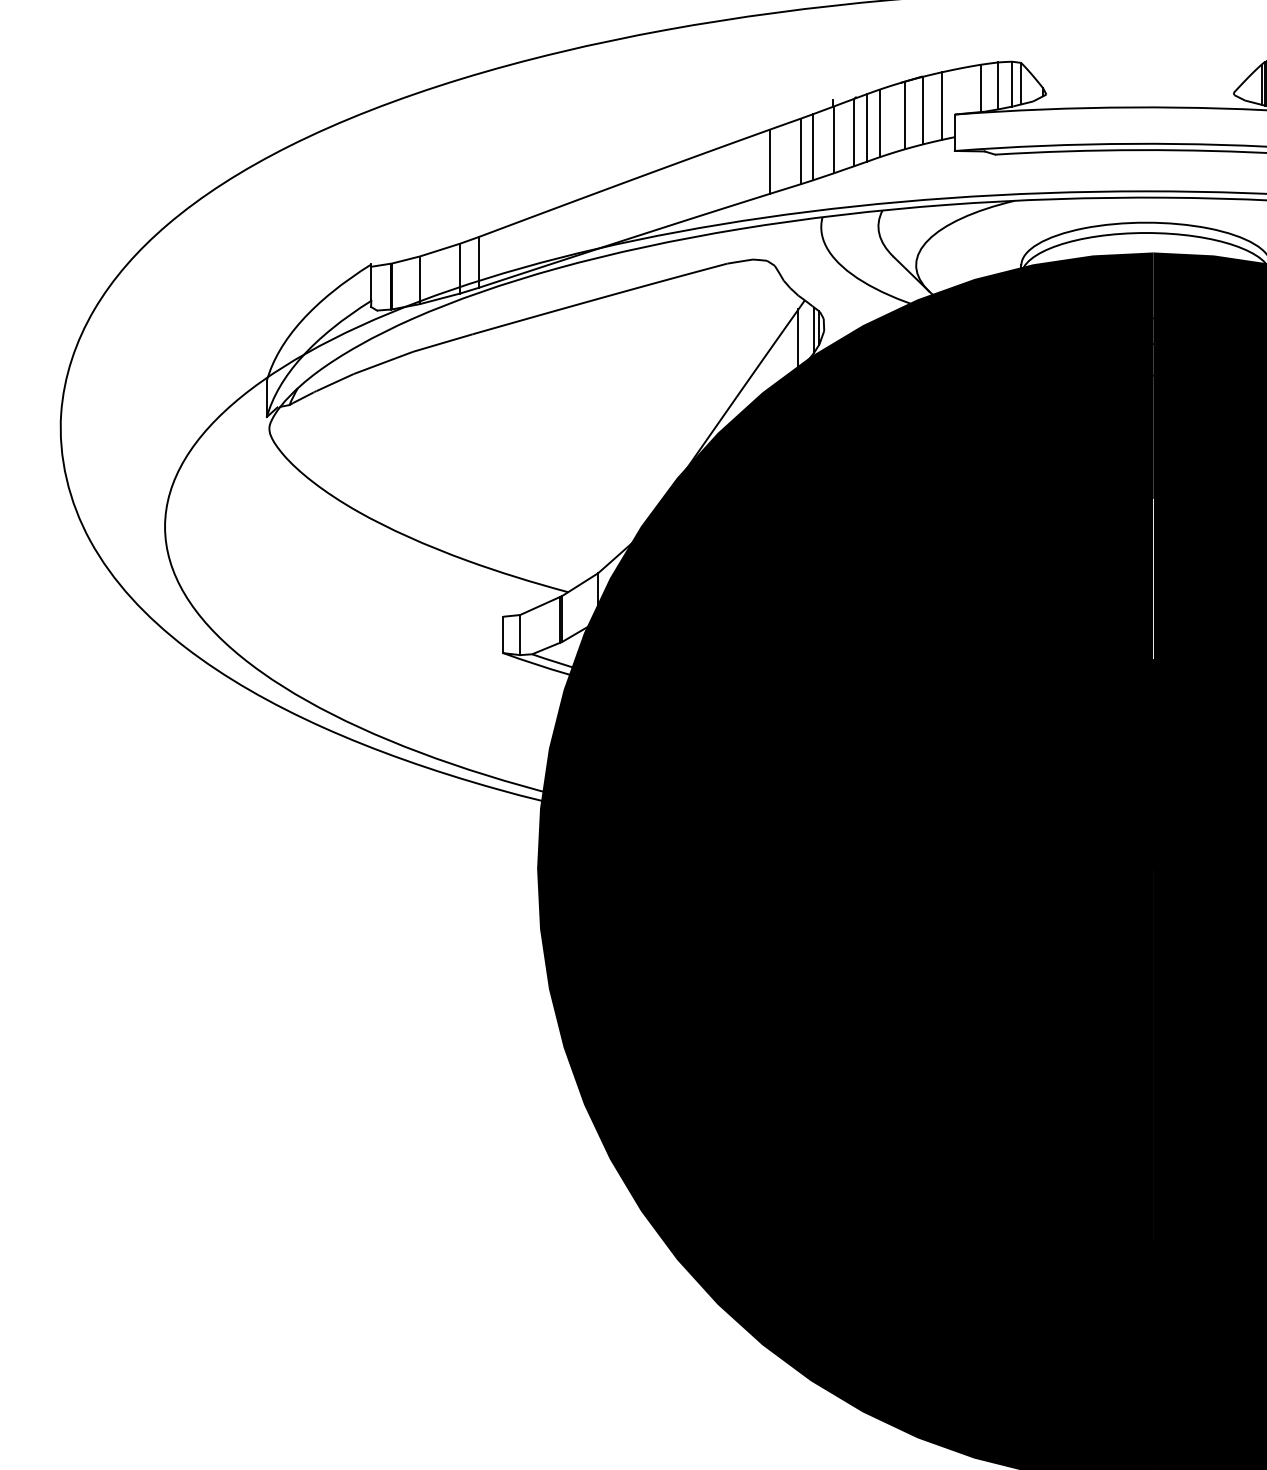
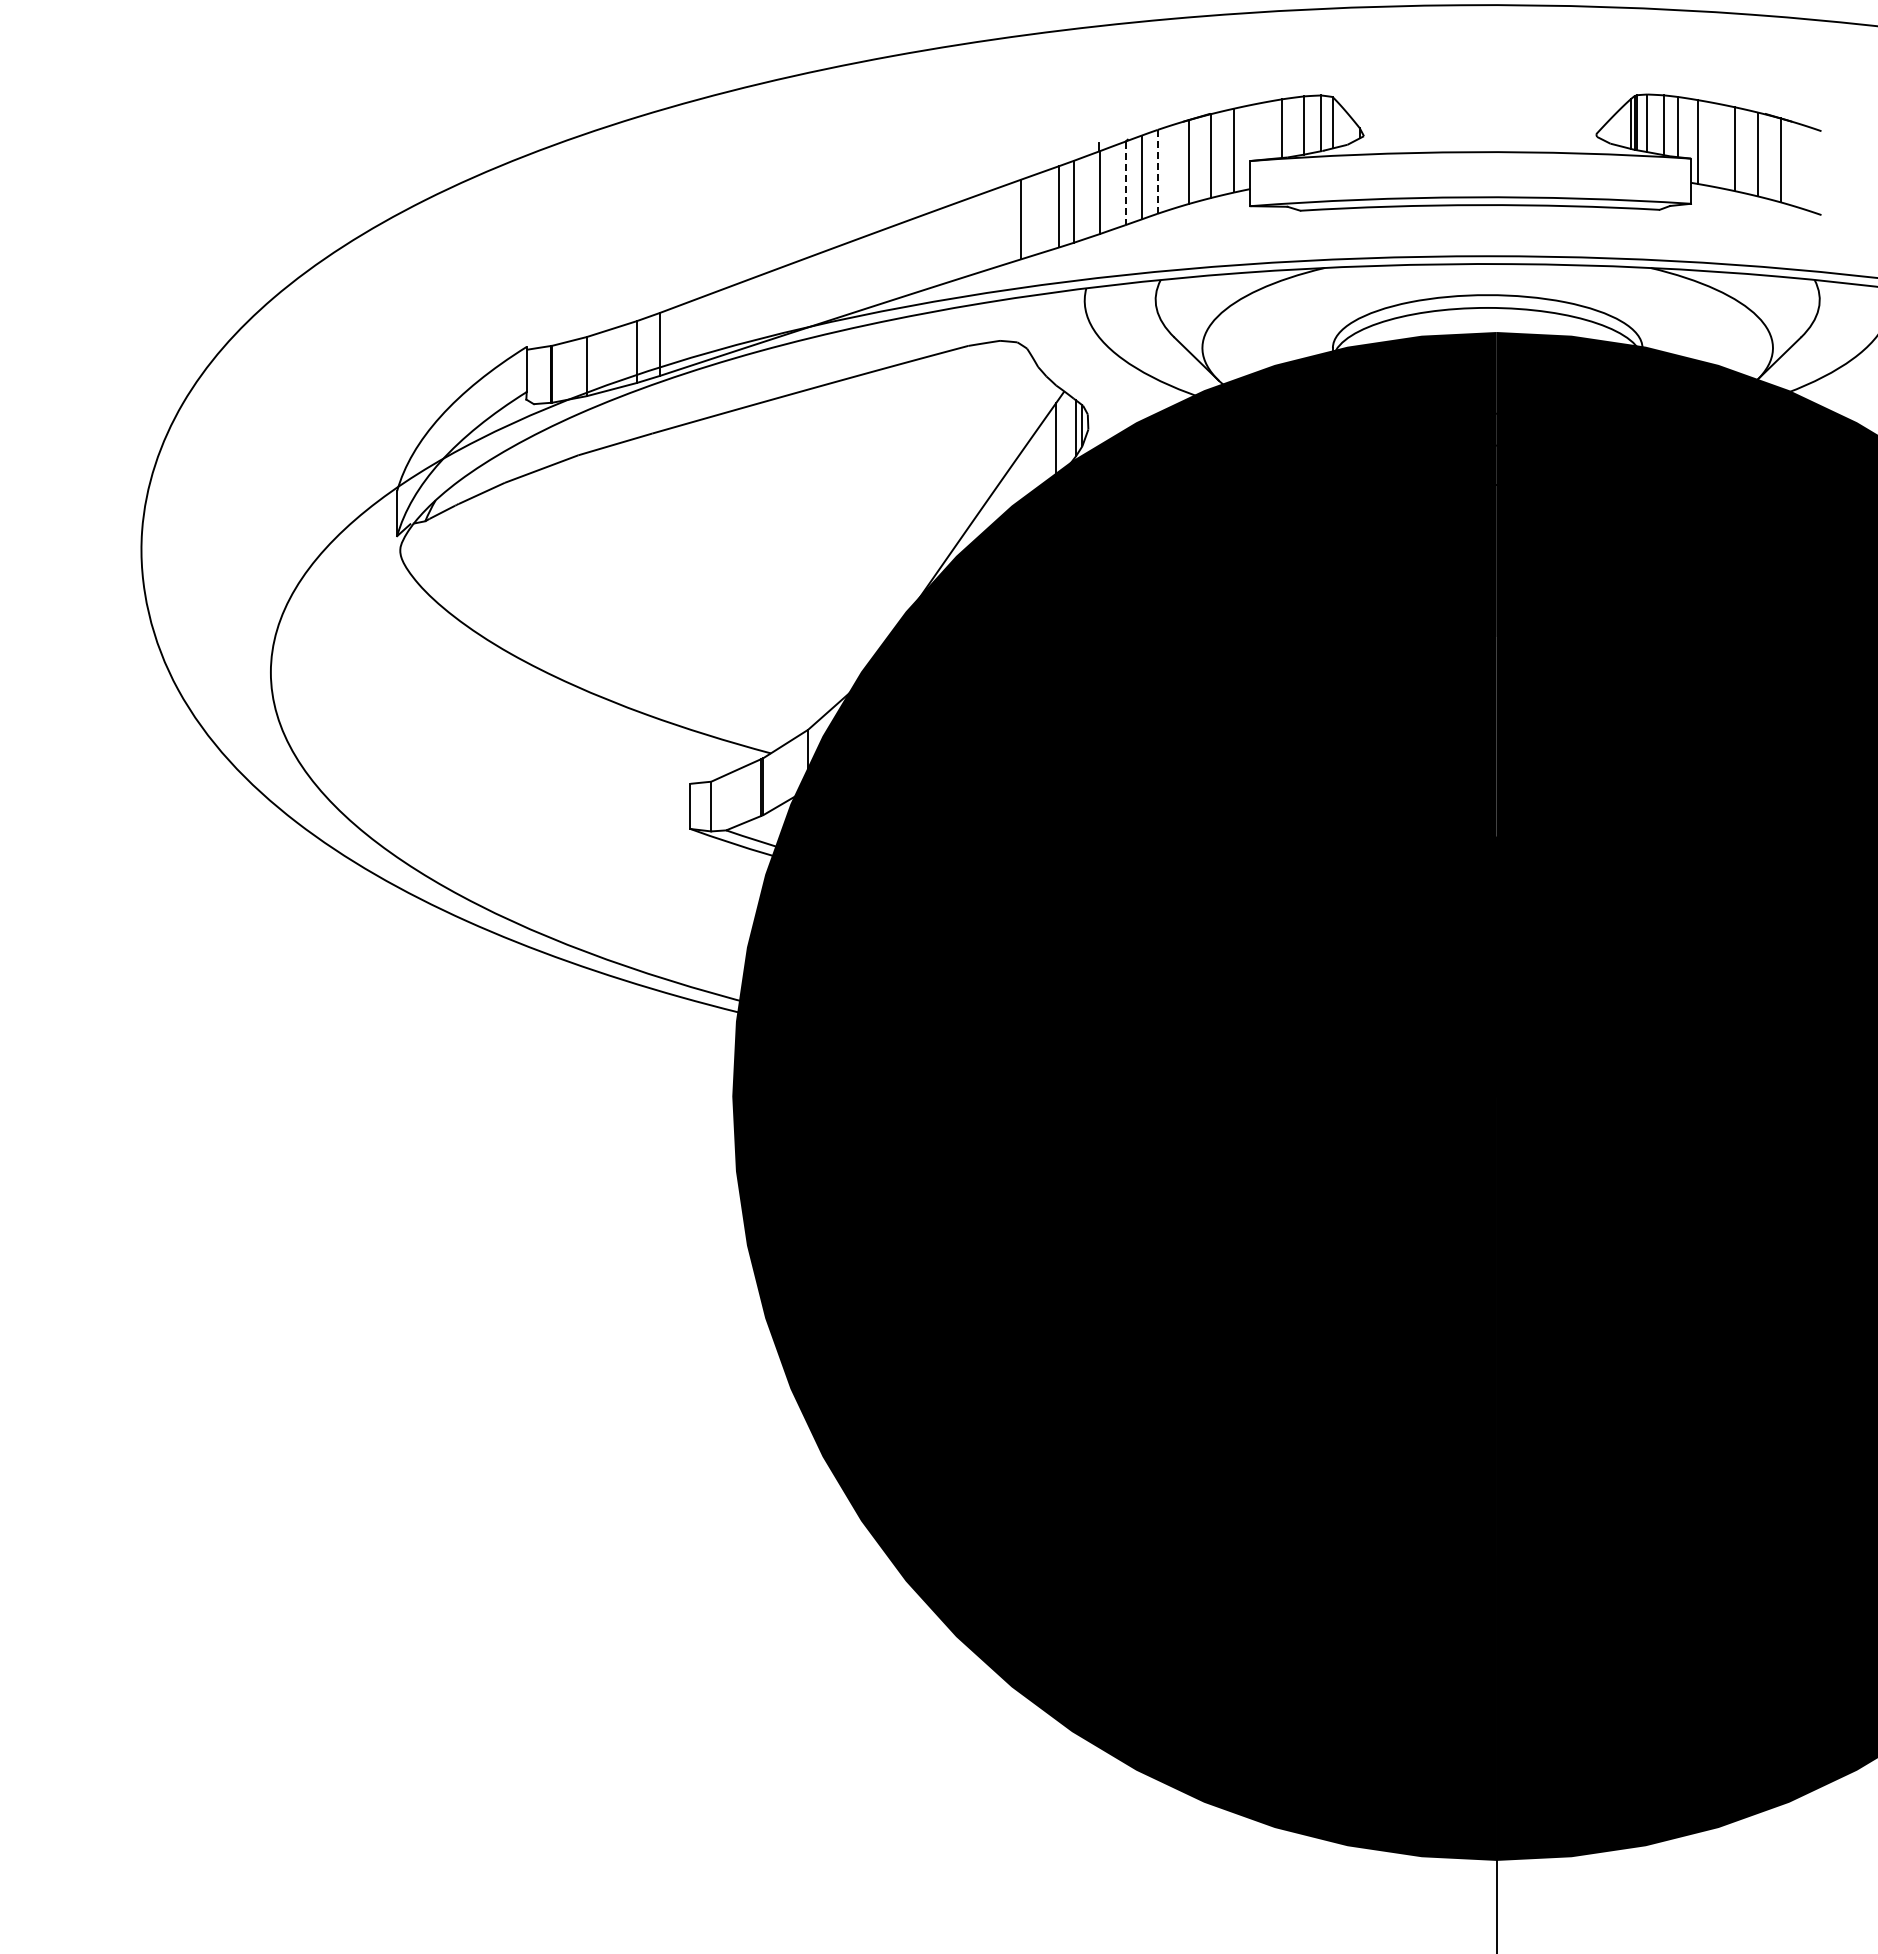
line: (879, 123) -> (1157, 171), solid -> dashed
line: (854, 132) -> (1125, 183), solid -> dashed

